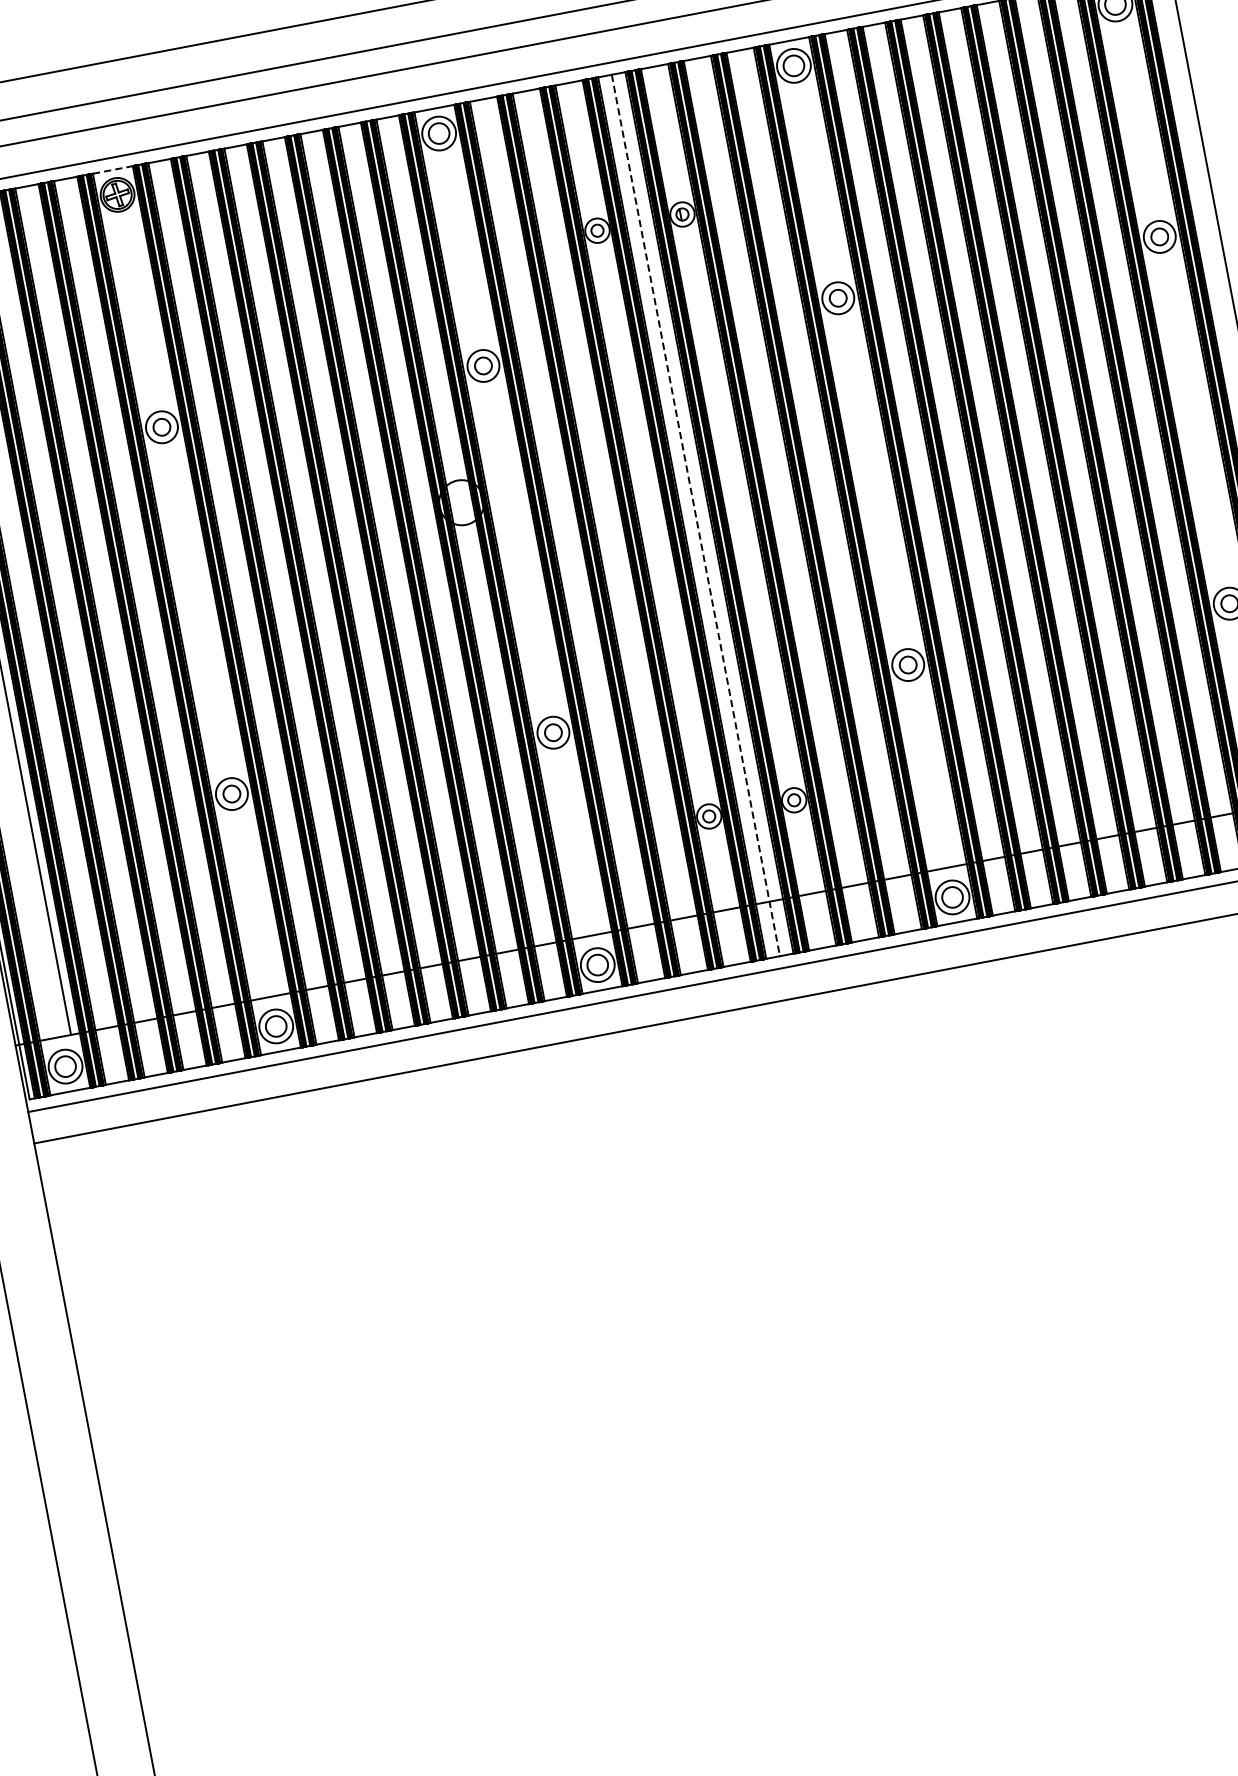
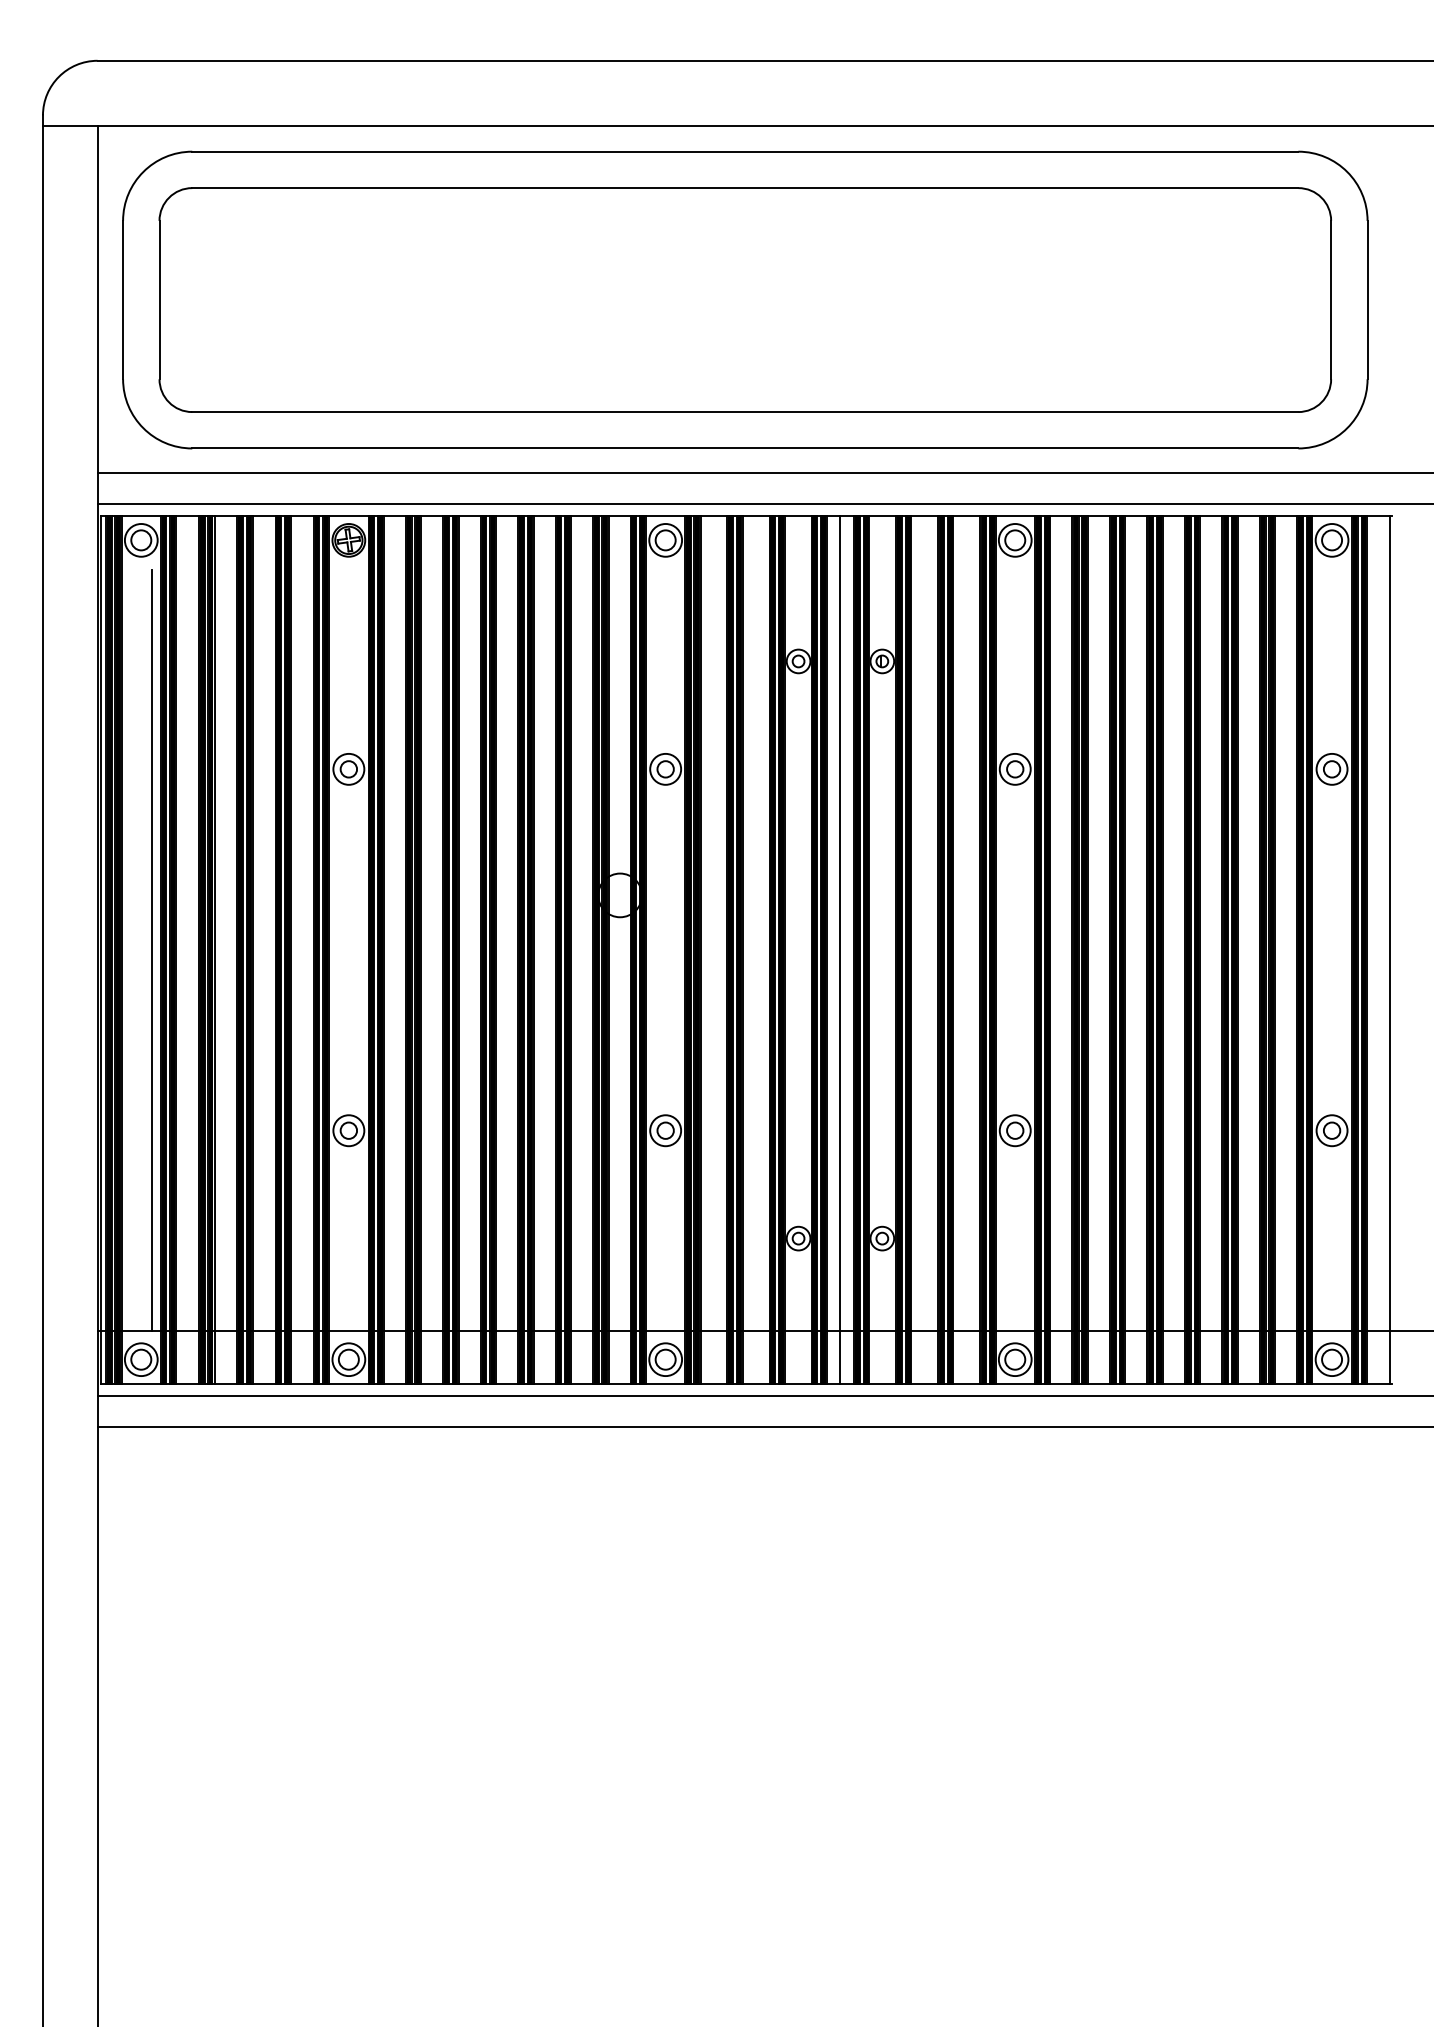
line: (112, 169) -> (348, 515), dashed -> solid
line: (695, 515) -> (840, 950), dashed -> solid

